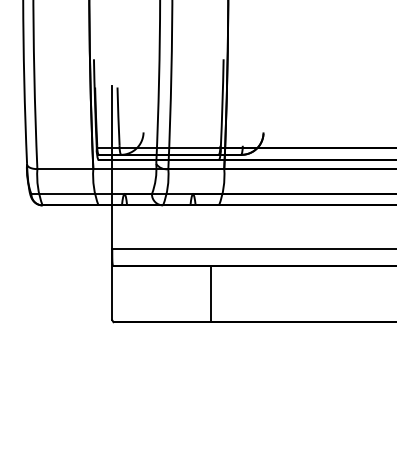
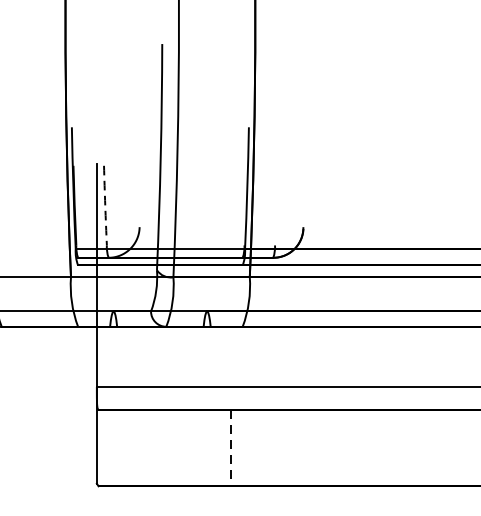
arc: (118, 116) -> (105, 205), solid -> dashed
line: (210, 294) -> (230, 448), solid -> dashed

